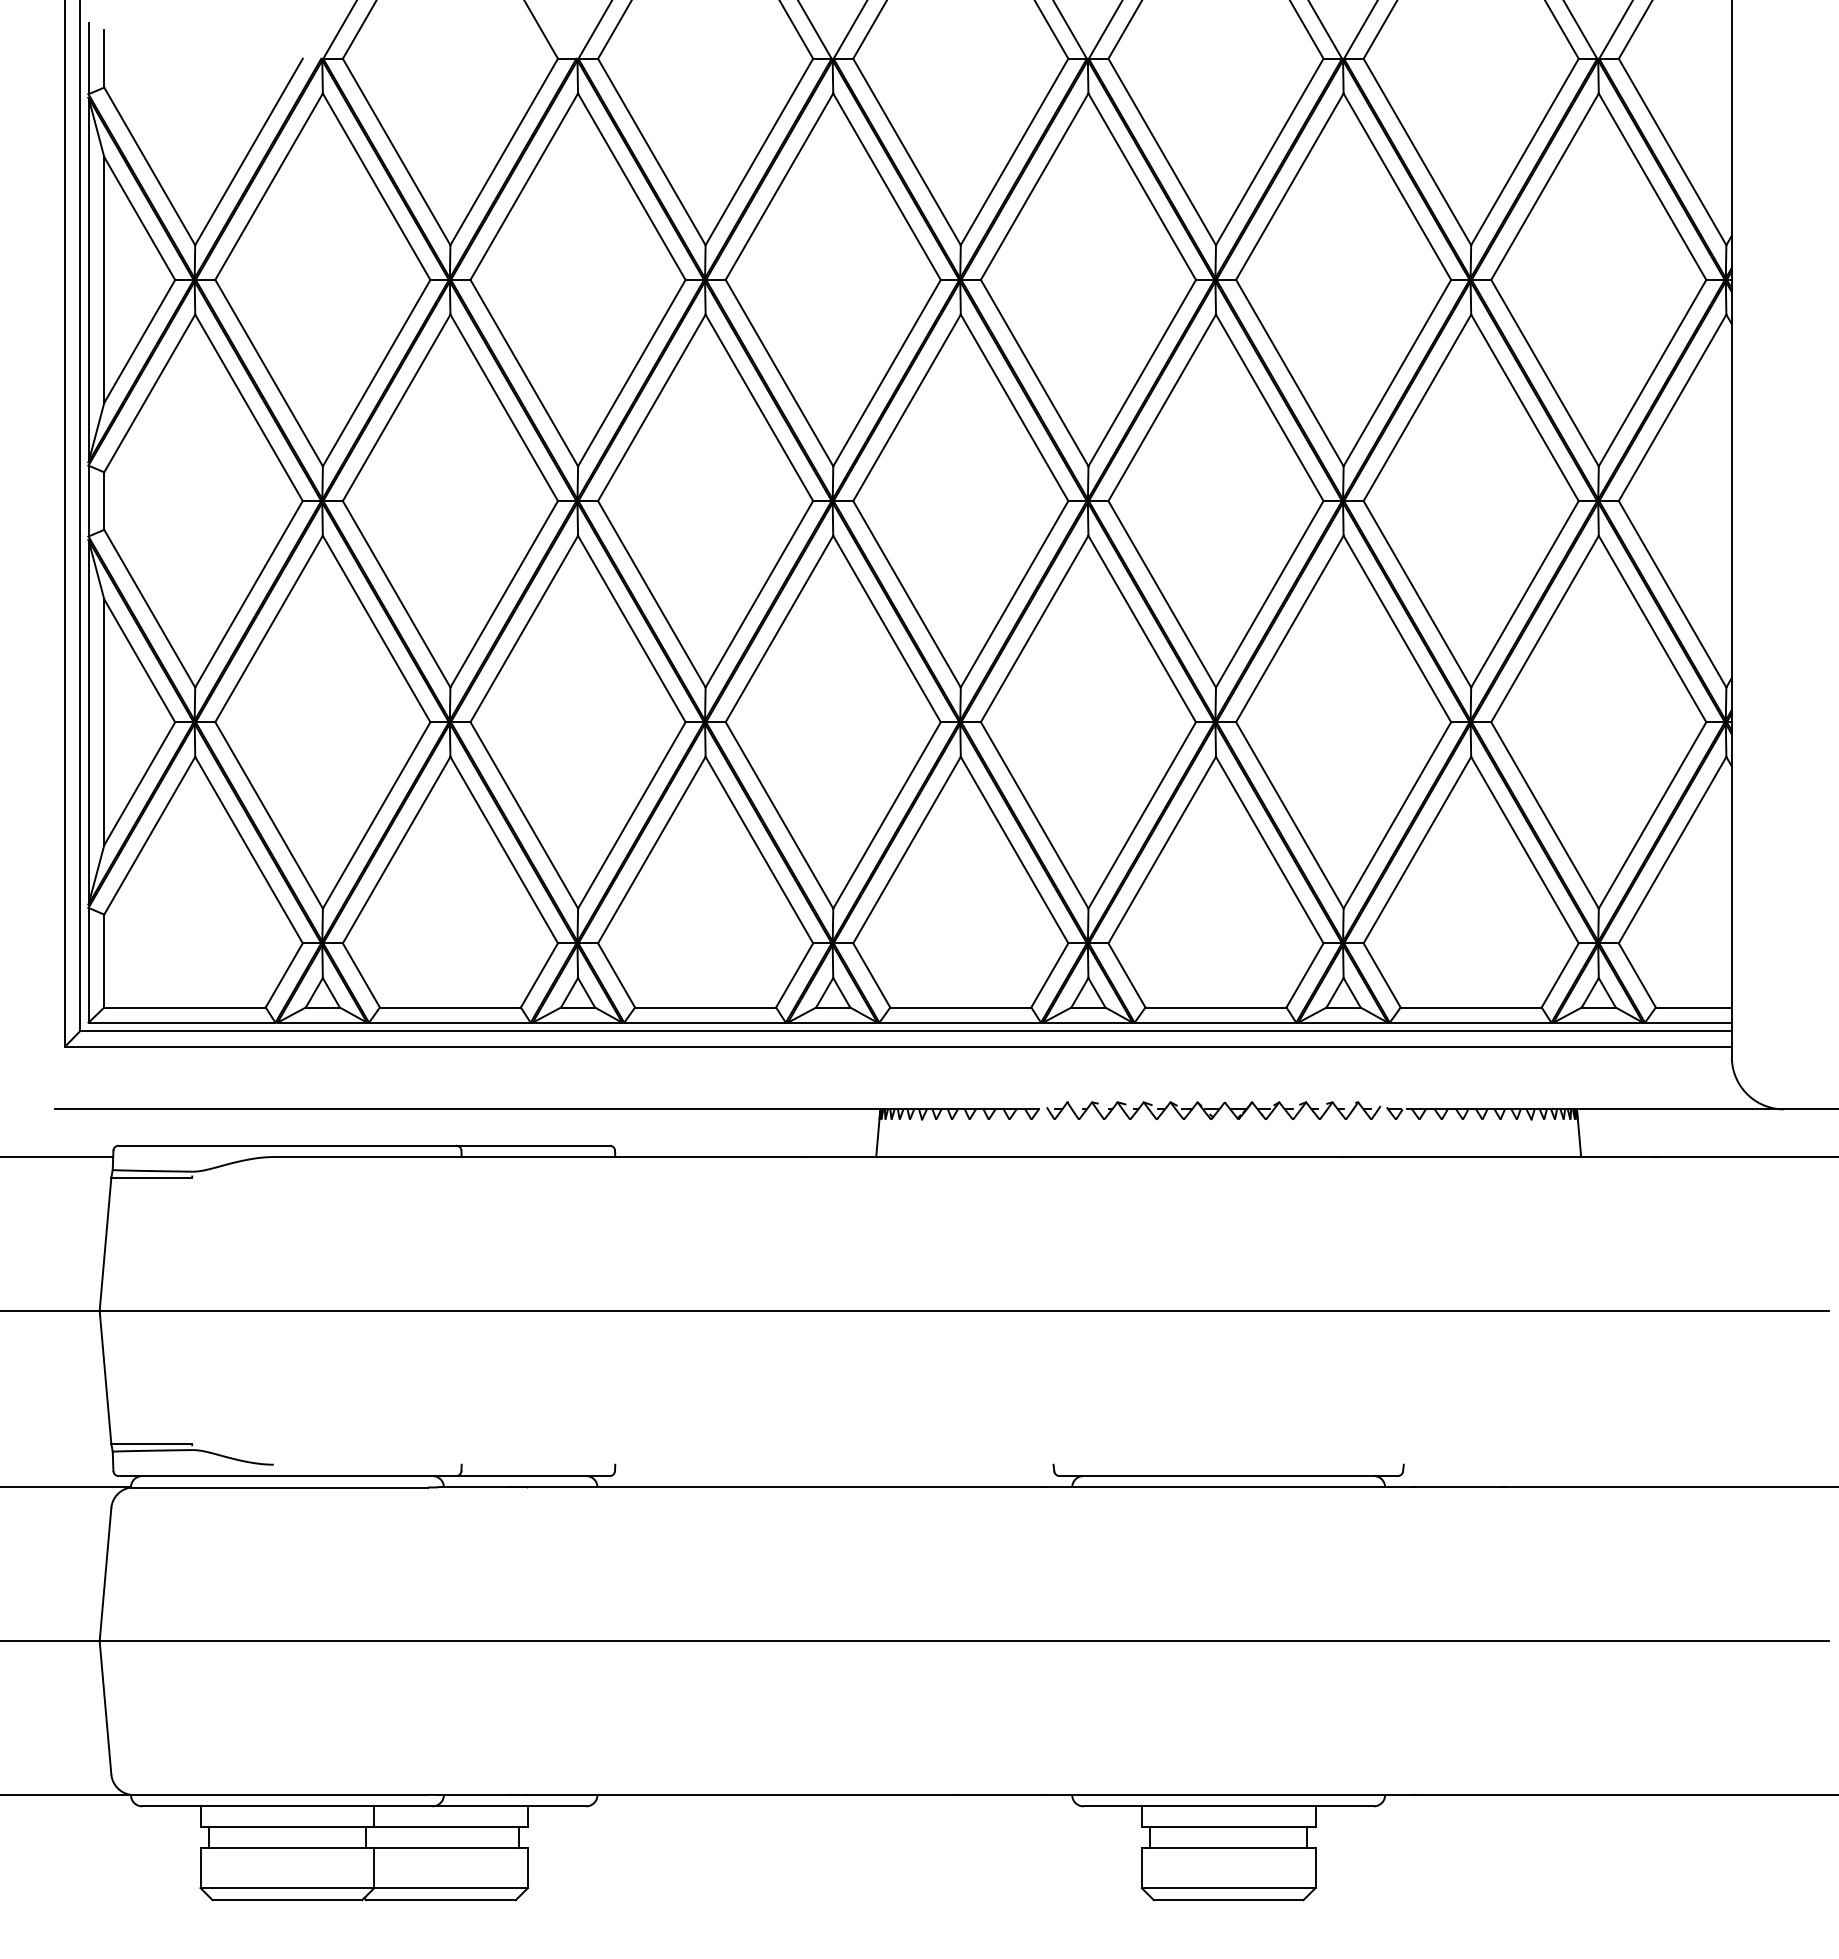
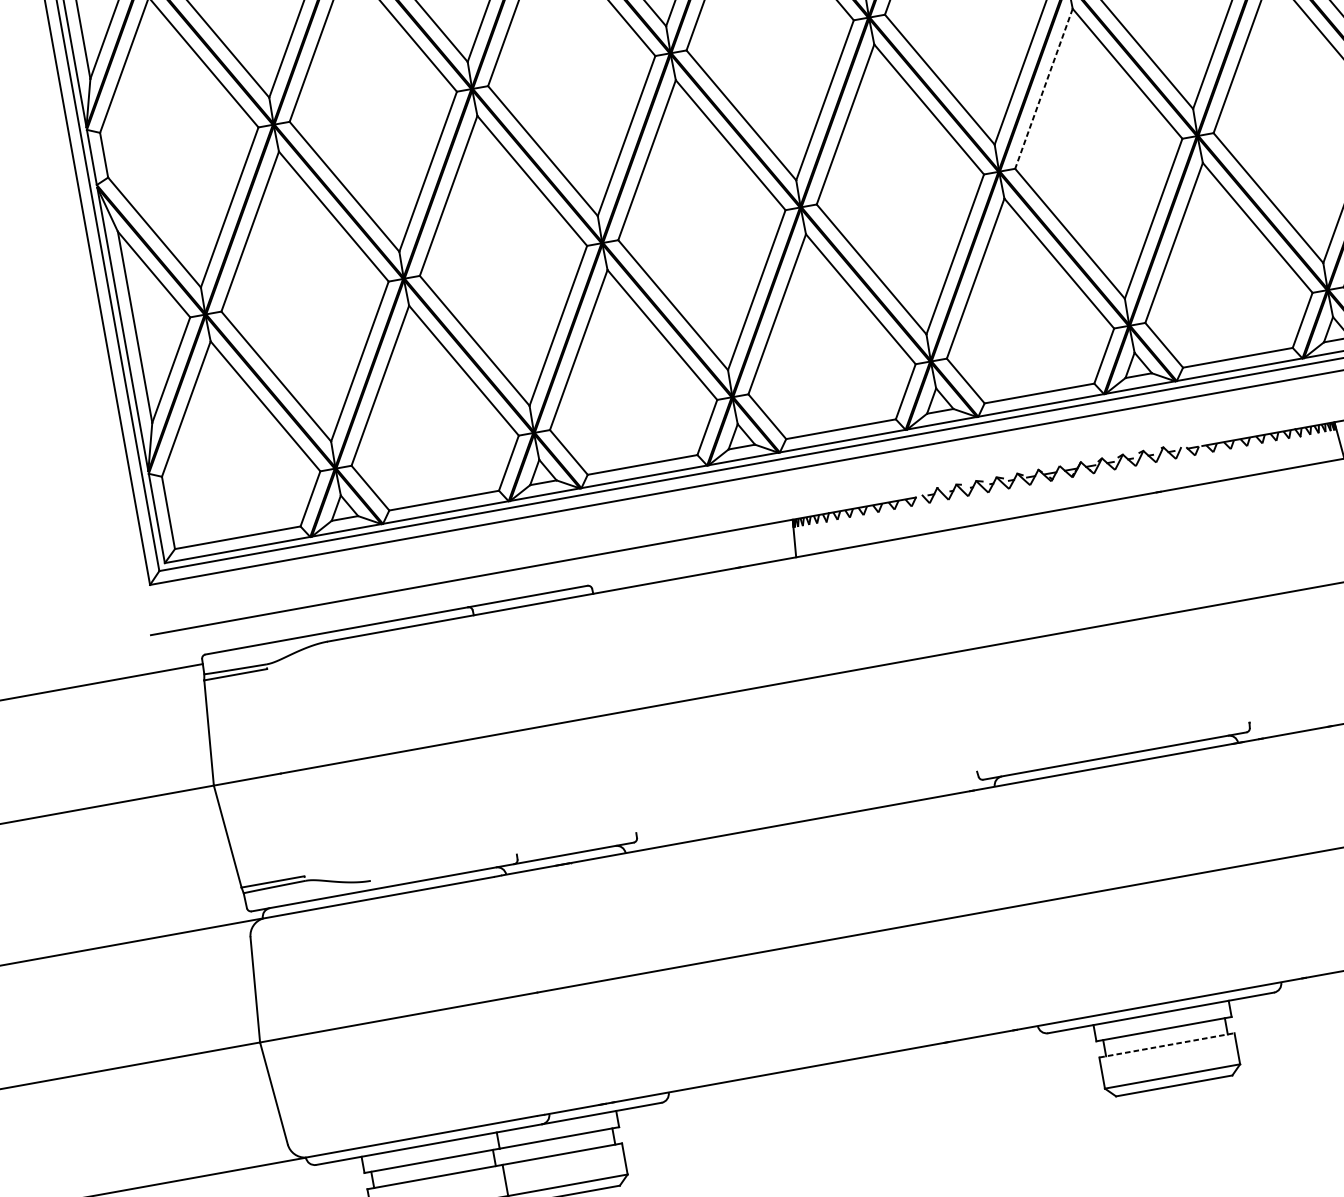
line: (1289, 628) -> (1043, 88), solid -> dashed
line: (1228, 1848) -> (1166, 1045), solid -> dashed

